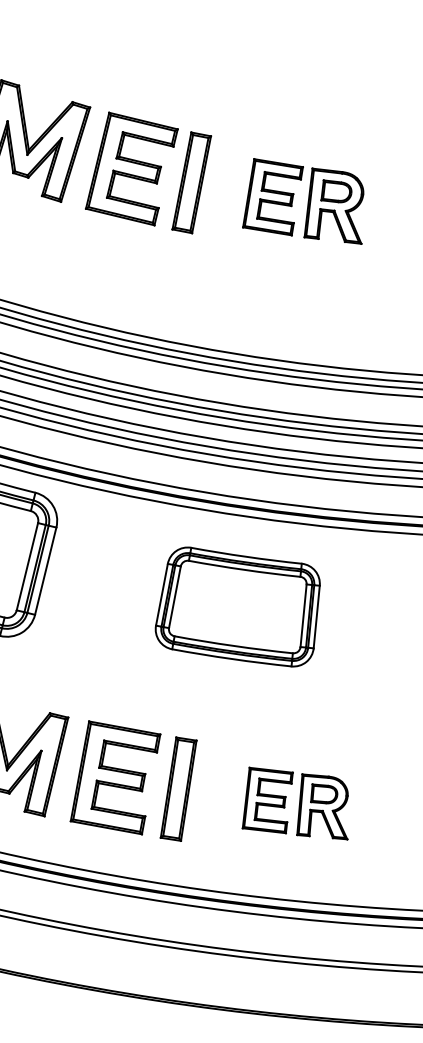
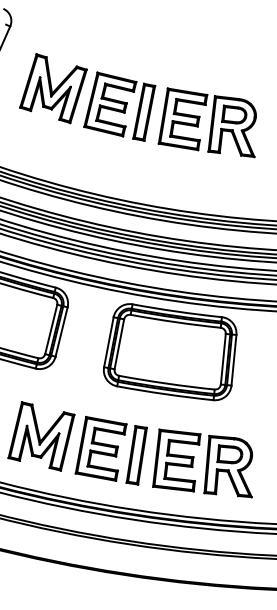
part: (301, 200) -> (206, 122), size x1.43
part: (238, 607) -> (170, 352), size x1.43
part: (294, 803) -> (202, 463), size x1.67

